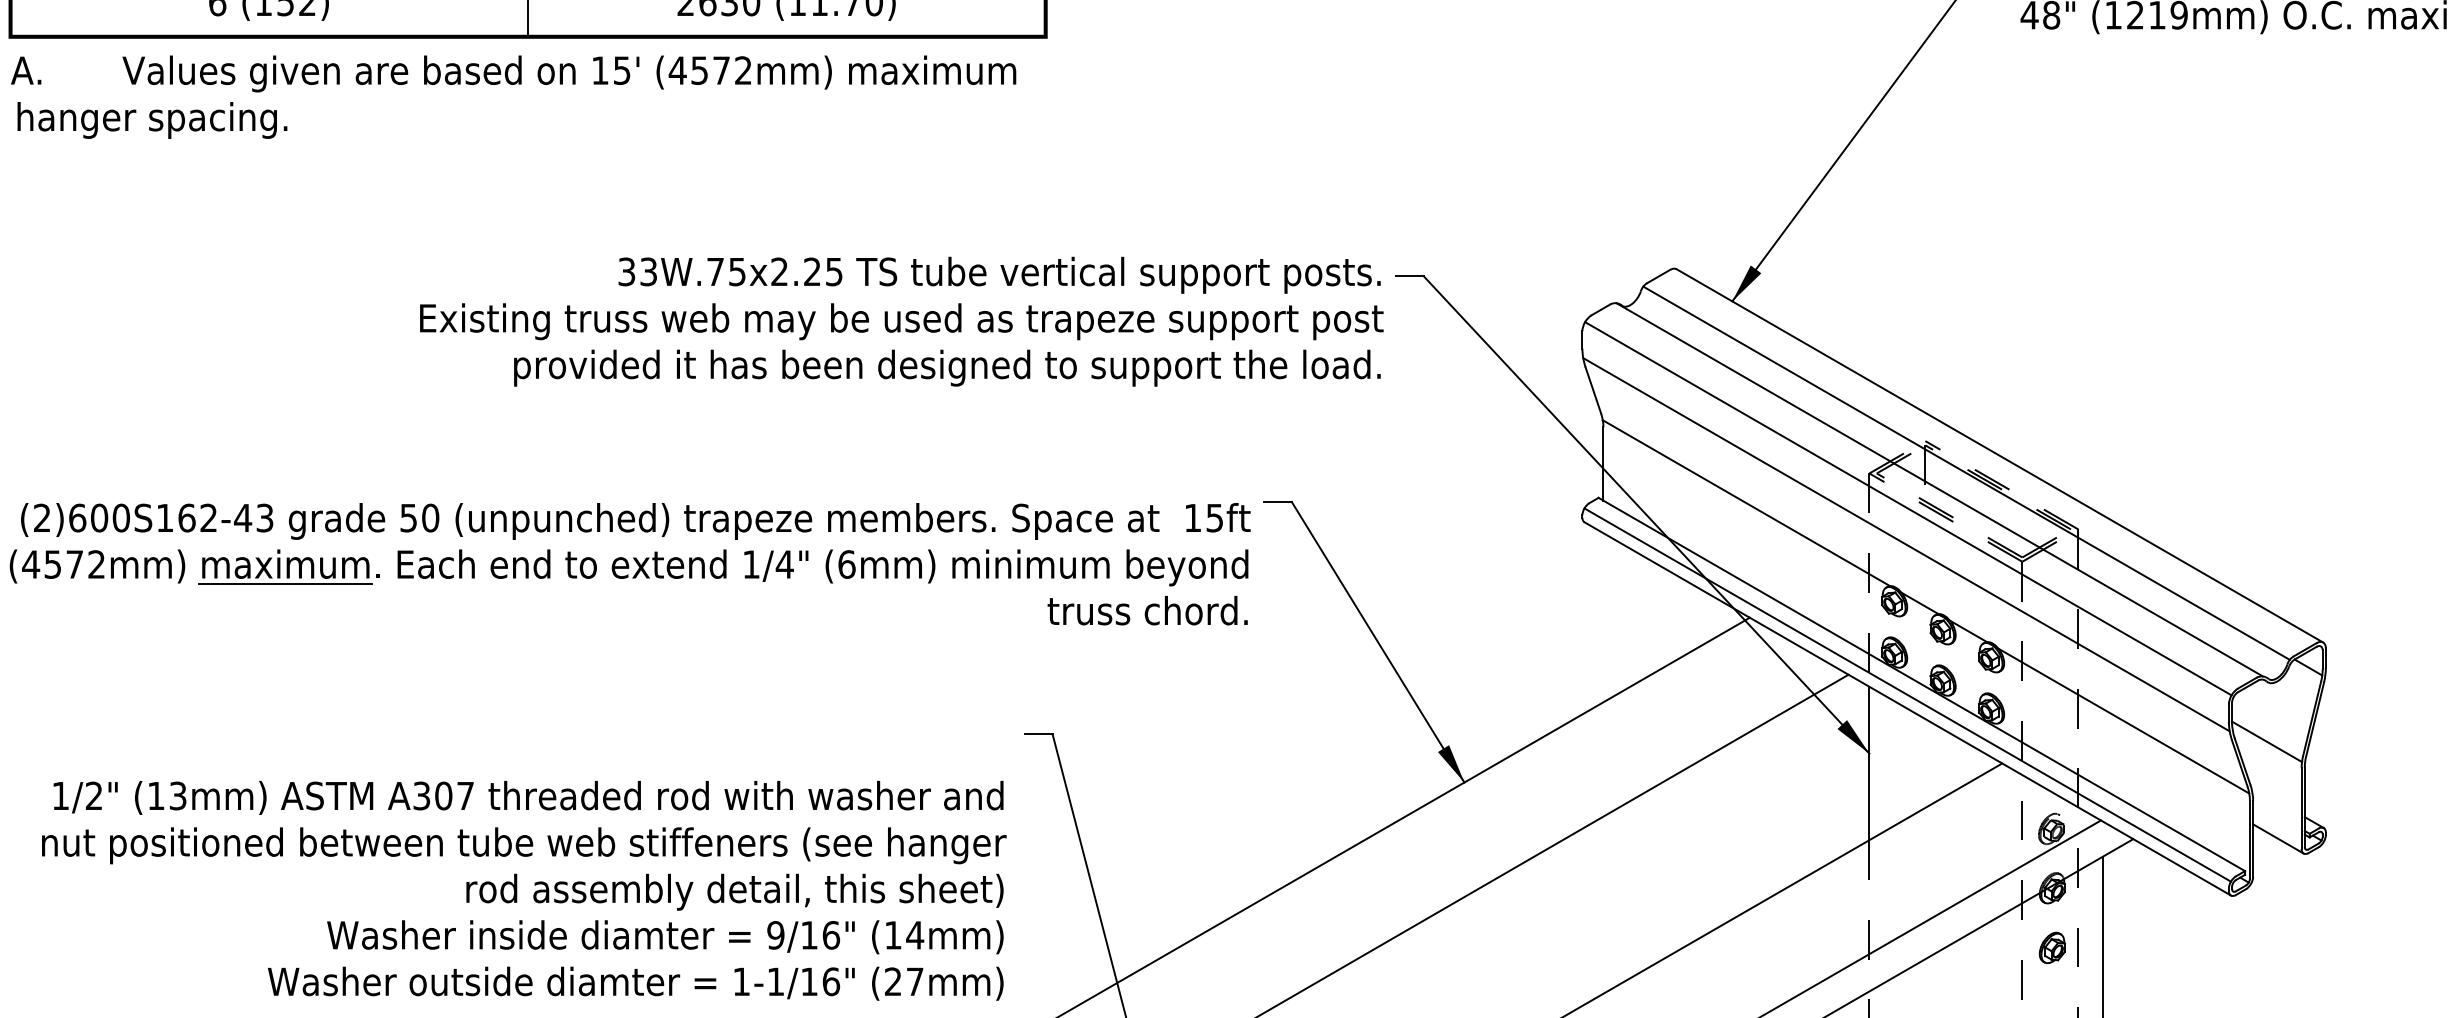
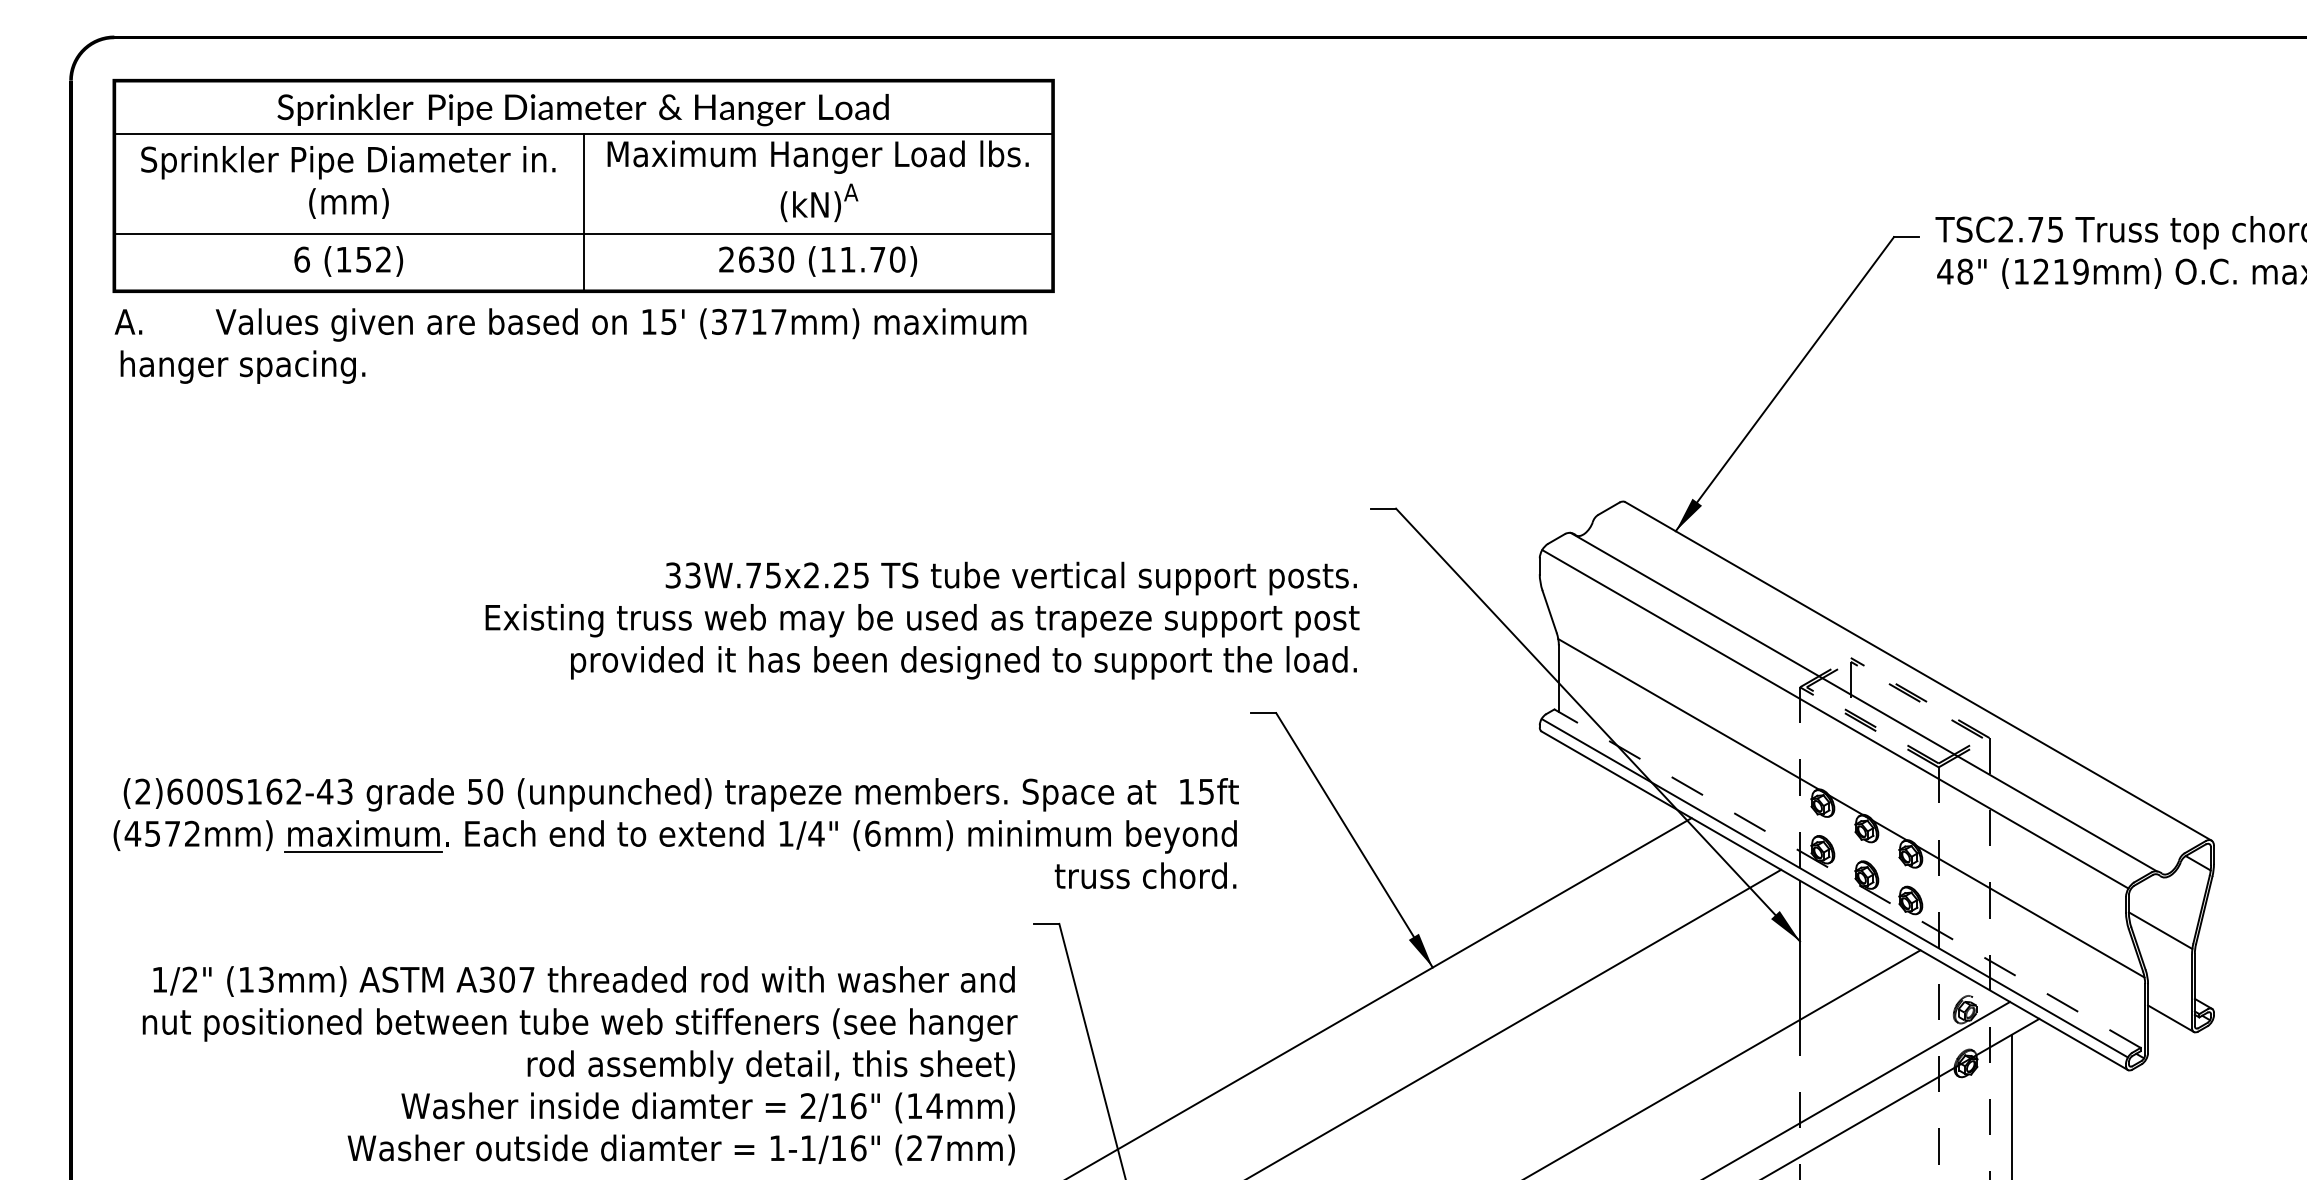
text: (709, 70) -> (748, 321), (4572mm) -> (3717mm)
text: (901, 321) -> (922, 620), moved
line: (1966, 472) -> (1888, 686), removed
line: (1906, 544) -> (1833, 751), removed
part: (629, 564) -> (675, 833), moved
line: (1921, 684) -> (1847, 878), solid -> dashed
text: (776, 935) -> (808, 1106), 9/16" -> 2/16"
part: (2051, 947) -> (1965, 1117), removed

